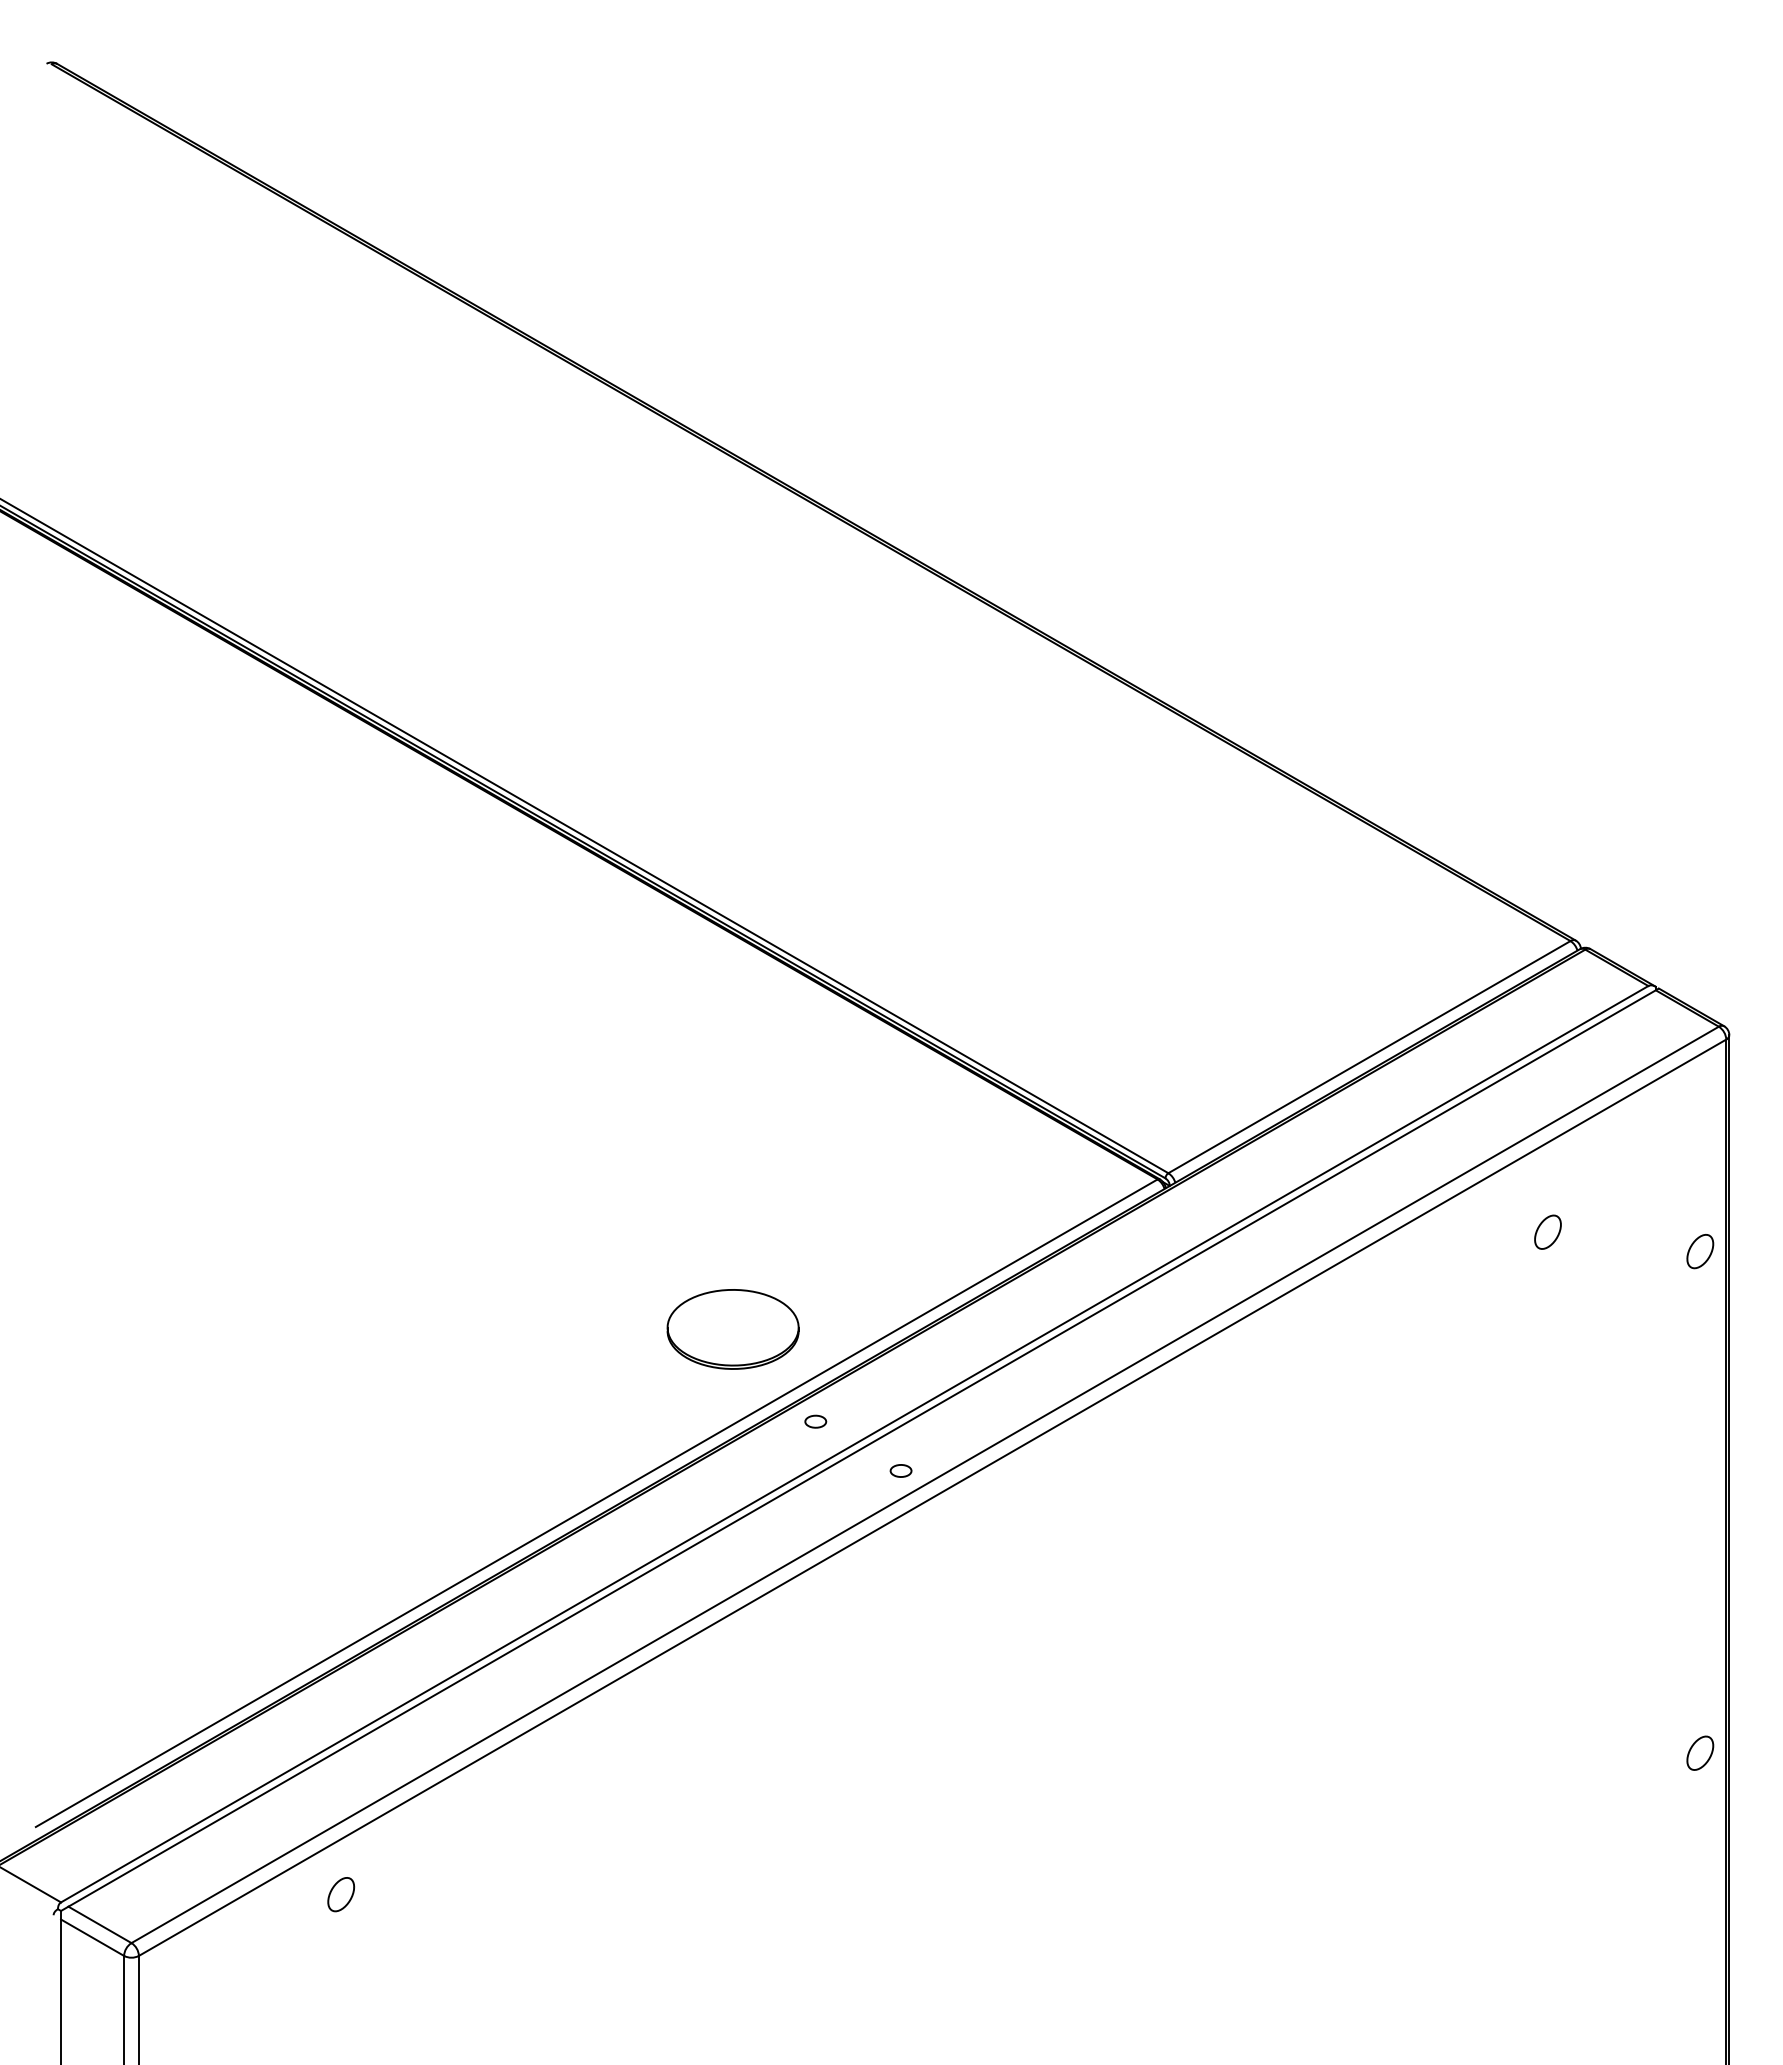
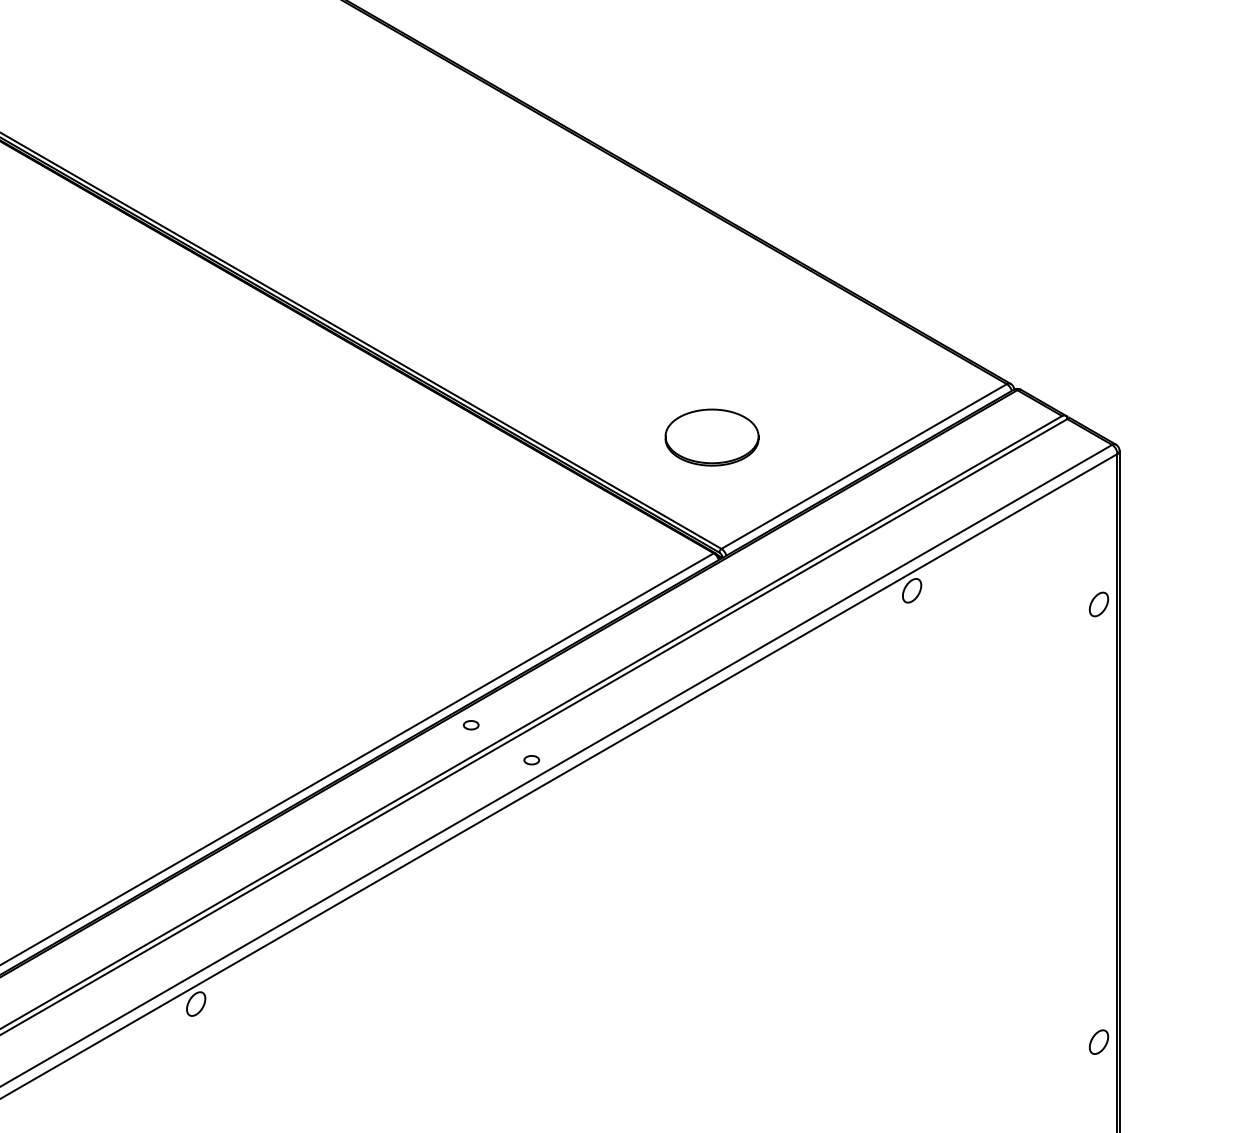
part: (1547, 1231) -> (911, 590), moved
part: (732, 1329) -> (711, 437), moved
part: (1700, 1752) -> (1099, 1041), moved
part: (340, 1894) -> (195, 1004), moved

